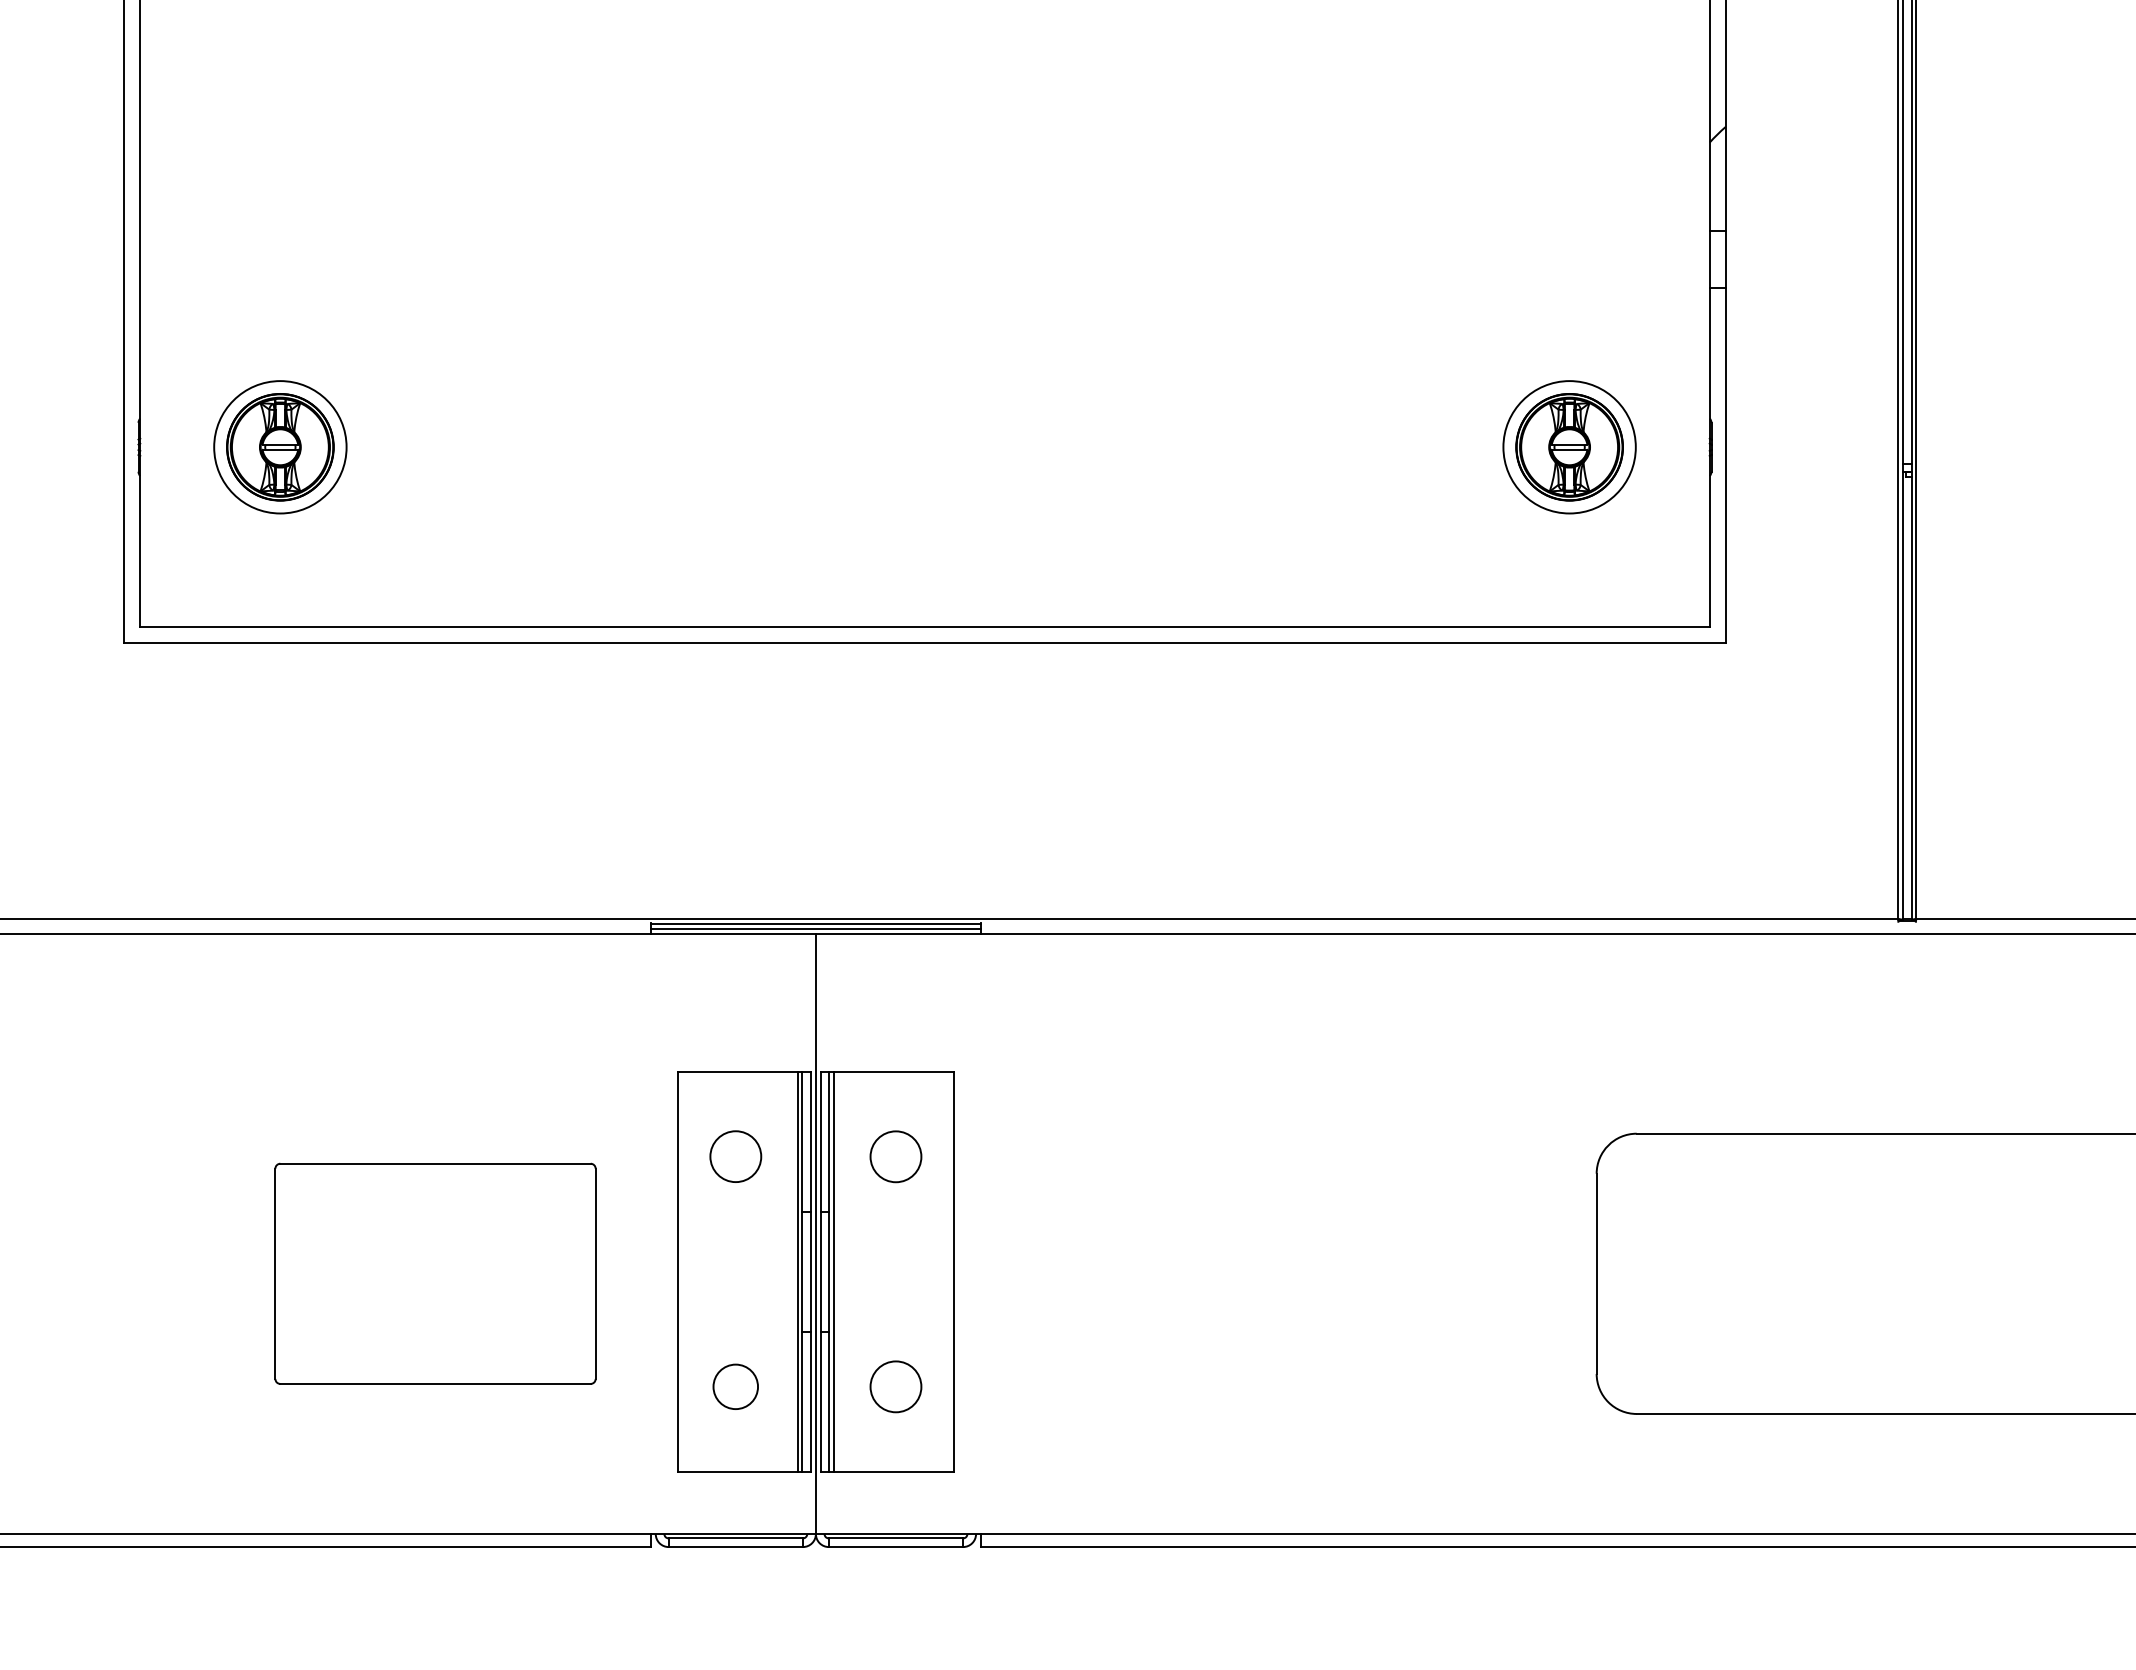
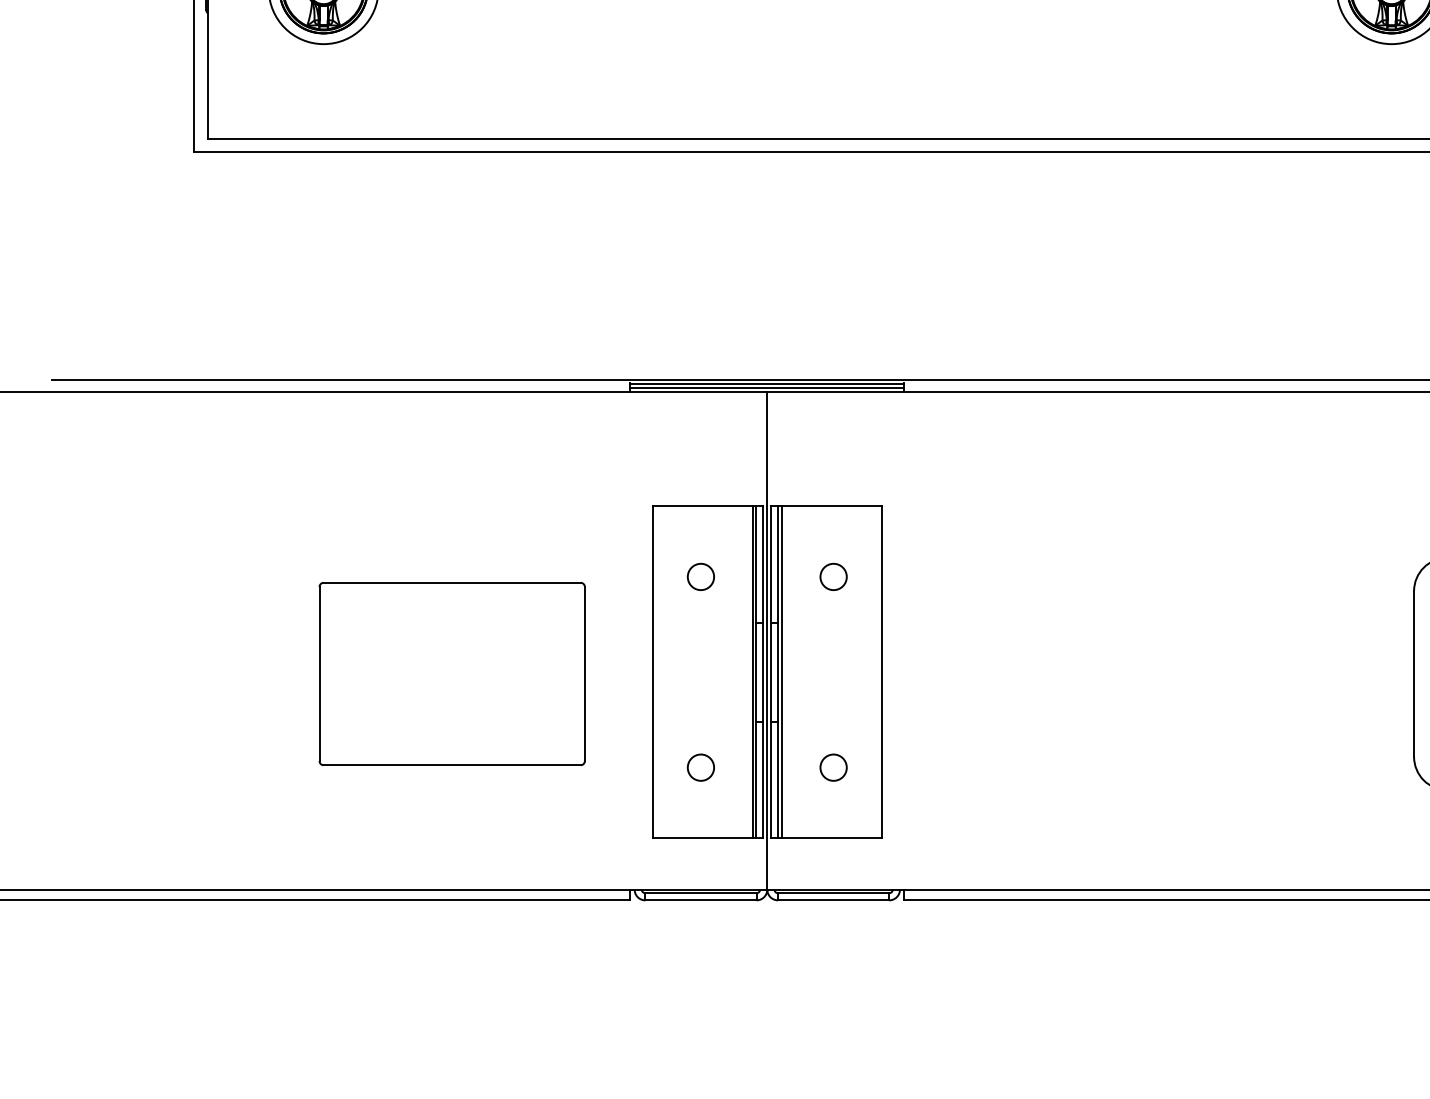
circle: (735, 1156) -> (700, 576), size x0.62
circle: (895, 1156) -> (833, 576), size x0.62
circle: (735, 1386) -> (700, 767), size x0.71
circle: (895, 1386) -> (833, 767), size x0.62

